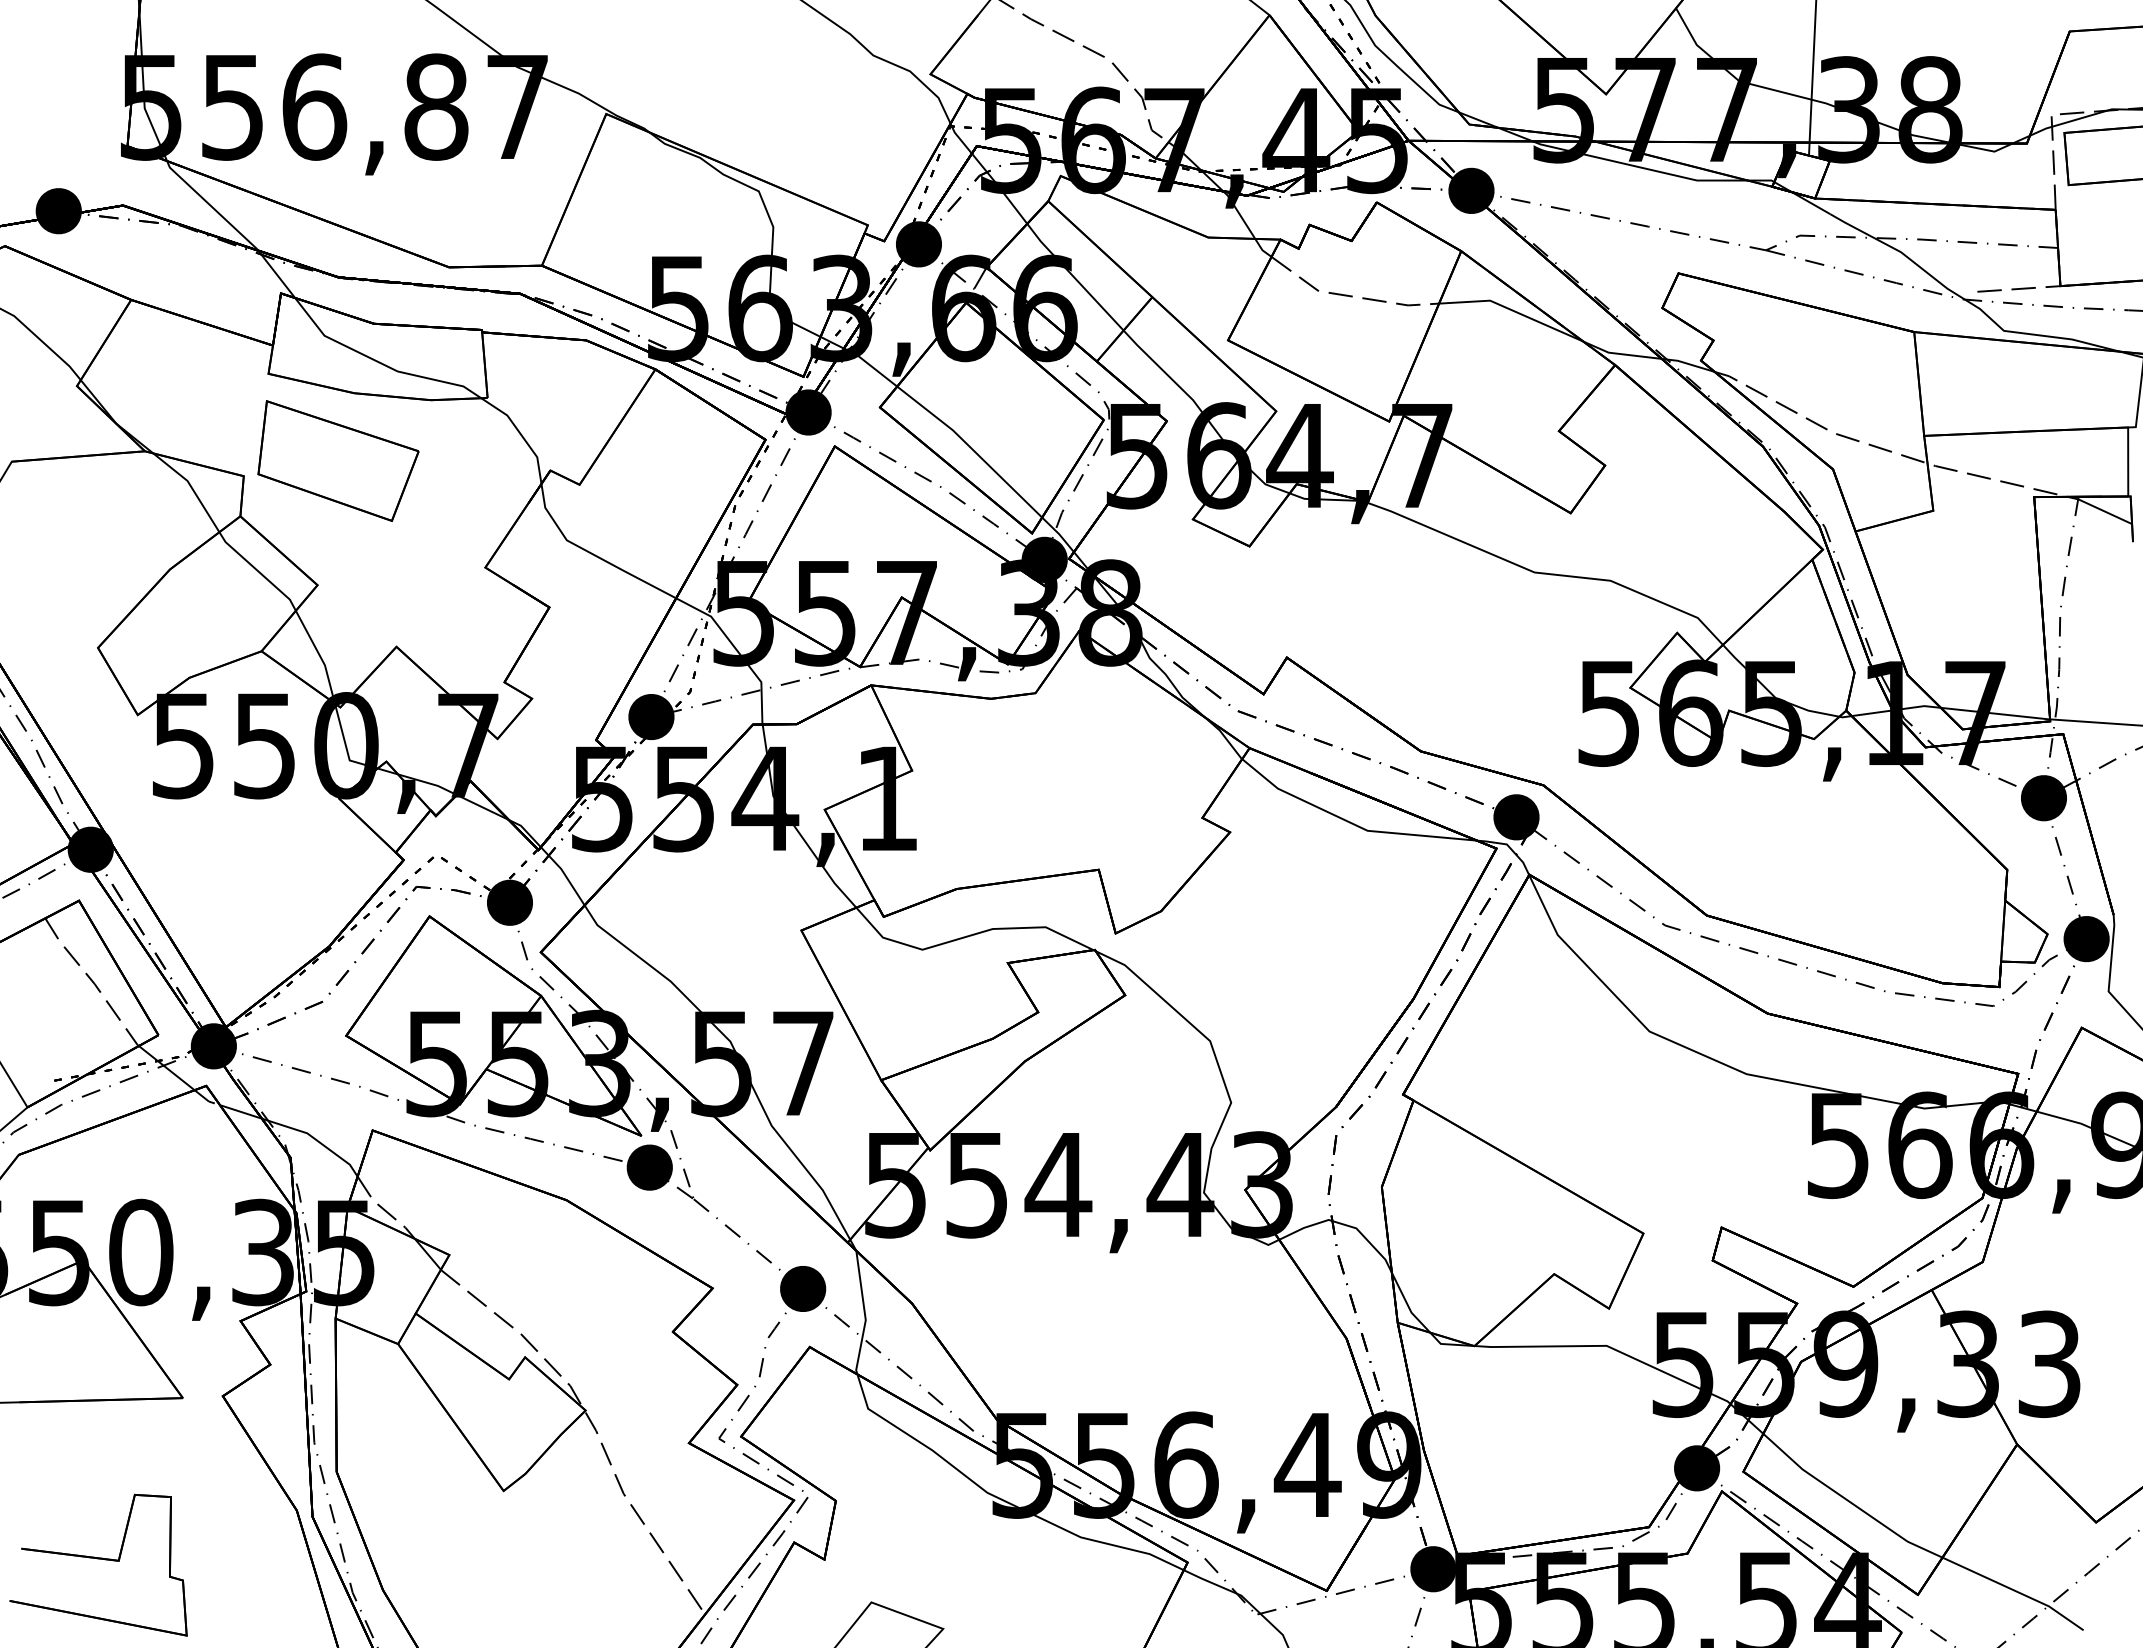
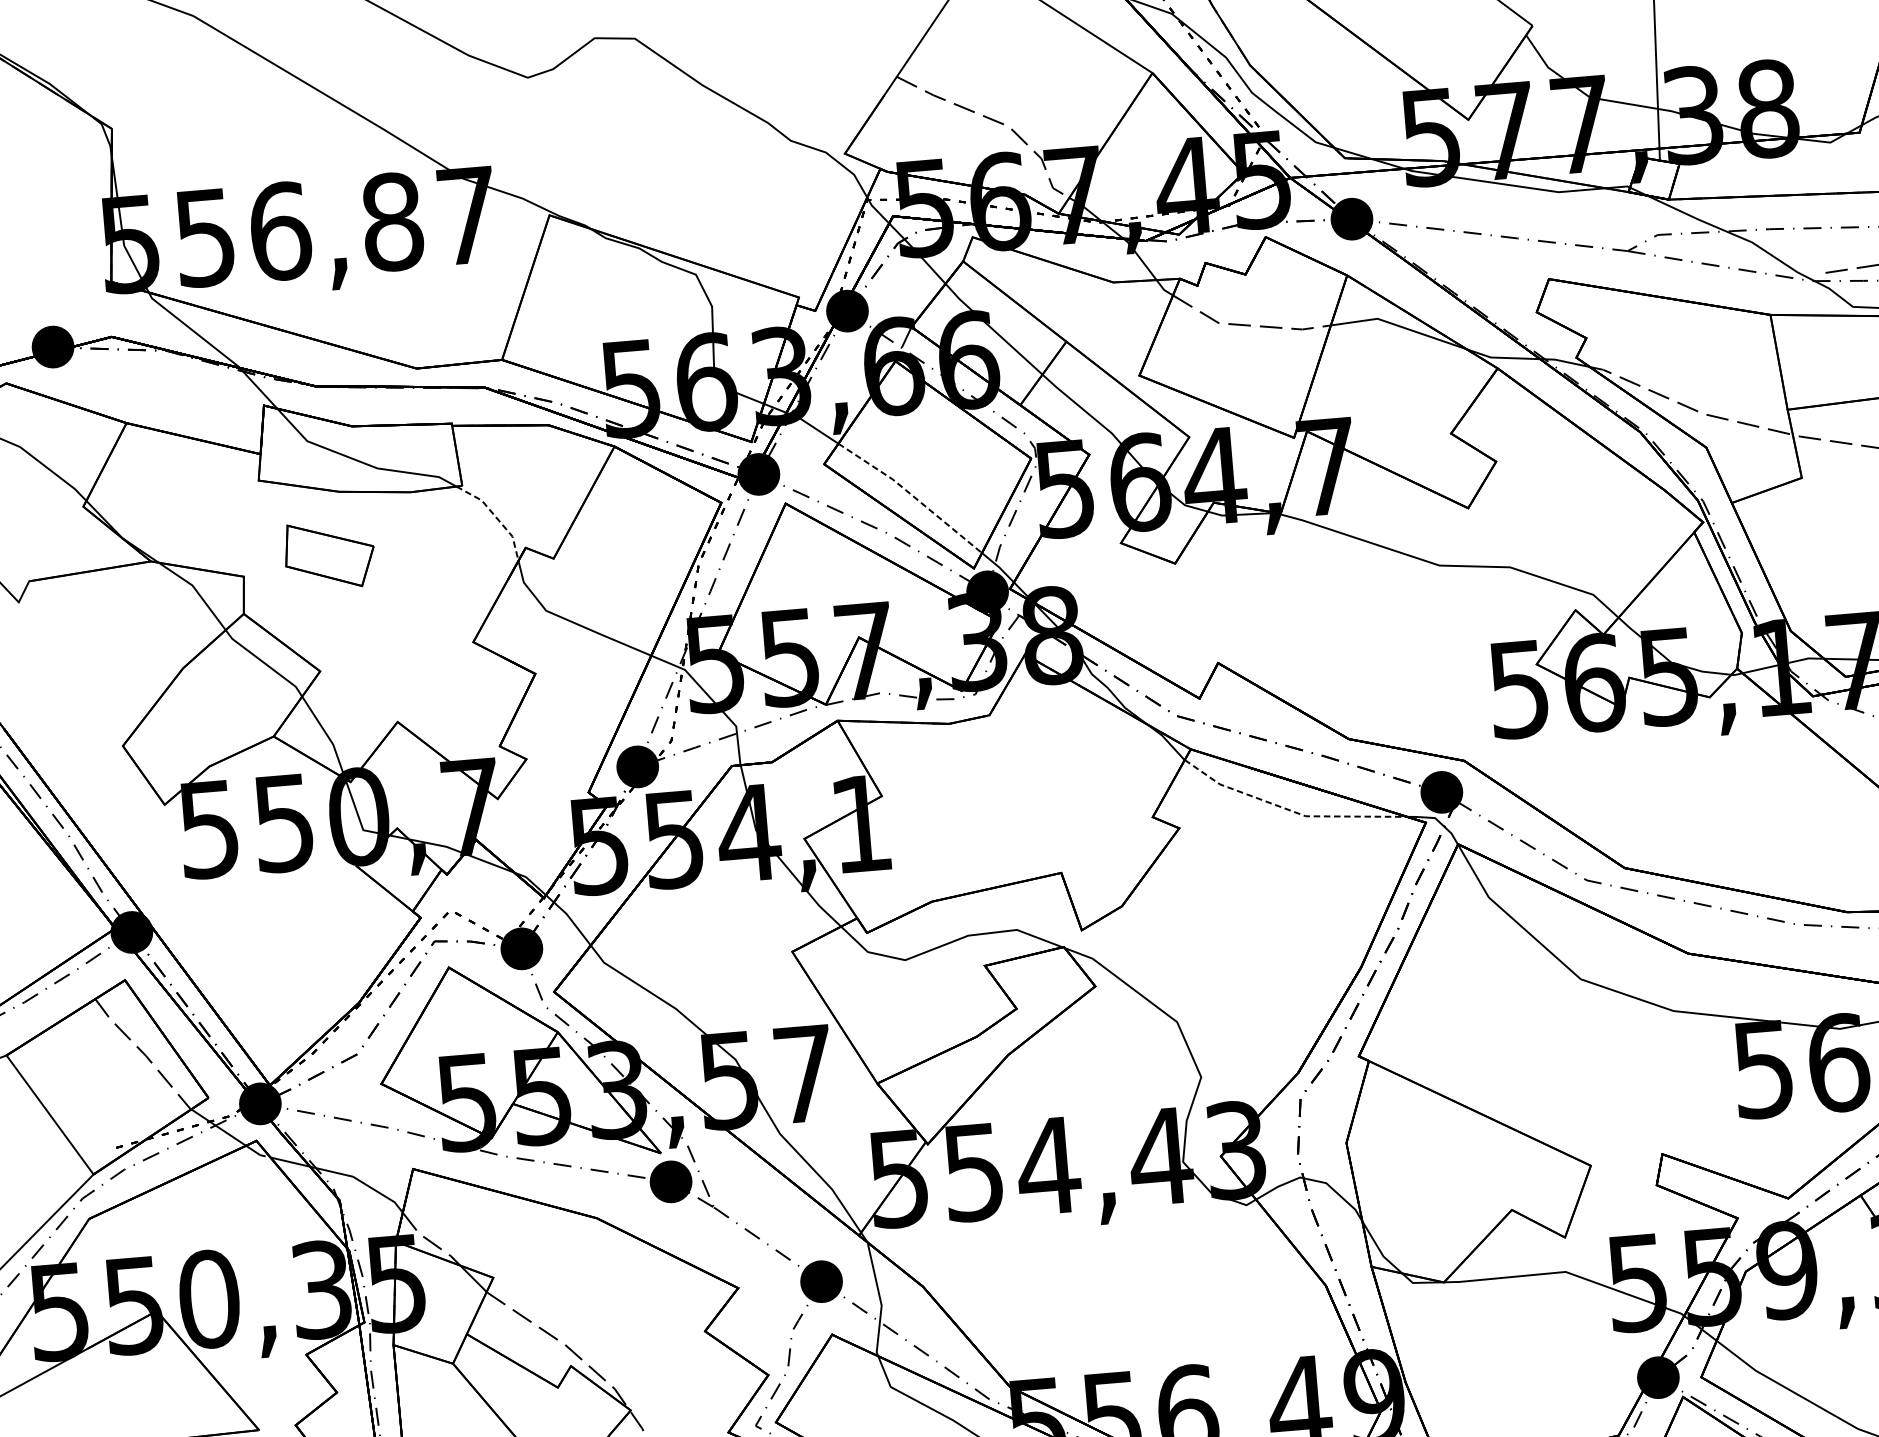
line: (521, 434) -> (496, 516), solid -> dashed
line: (972, 449) -> (912, 495), solid -> dashed
part: (338, 460) -> (329, 554), size x0.6
line: (1351, 823) -> (1290, 810), solid -> dashed

